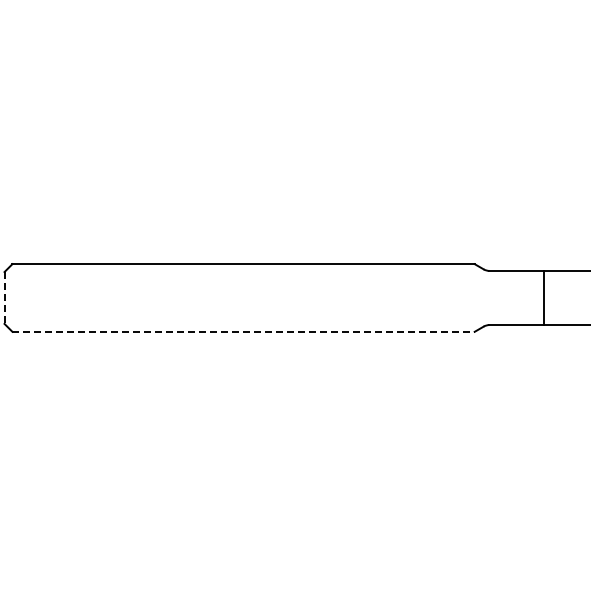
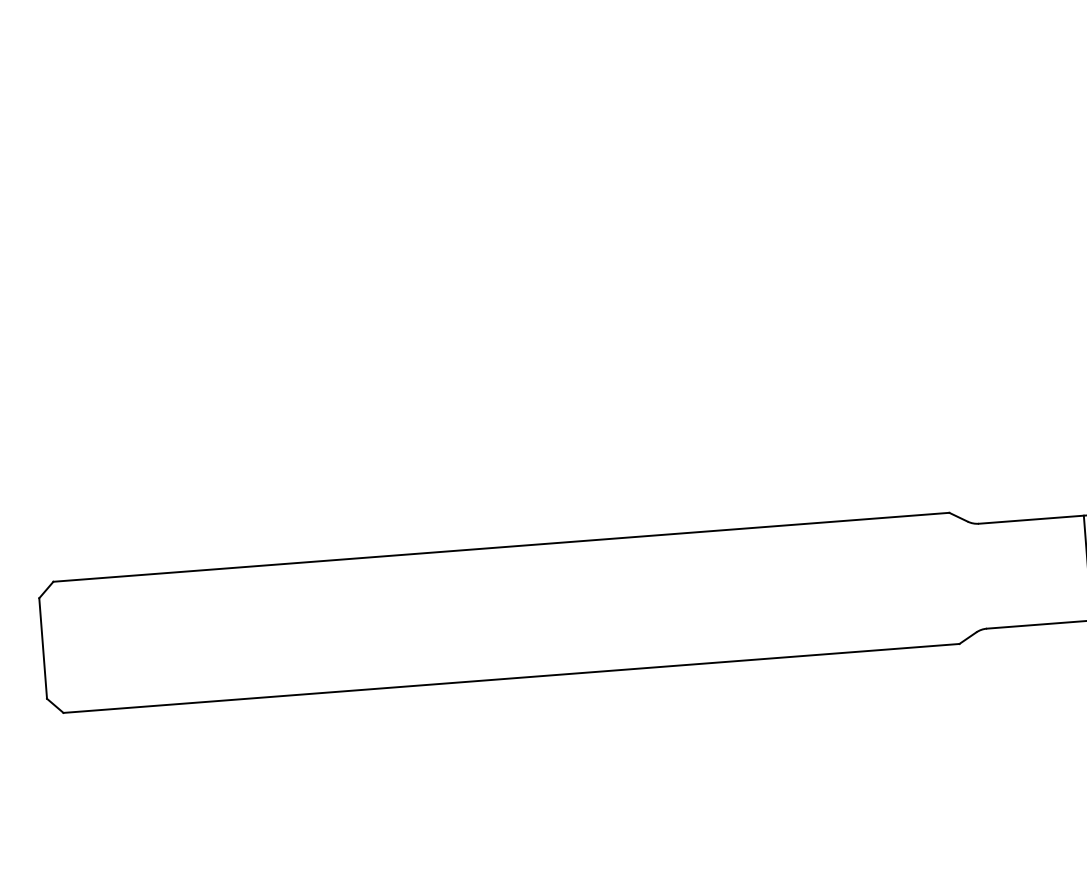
line: (4, 298) -> (43, 649), dashed -> solid
line: (244, 331) -> (513, 677), dashed -> solid

